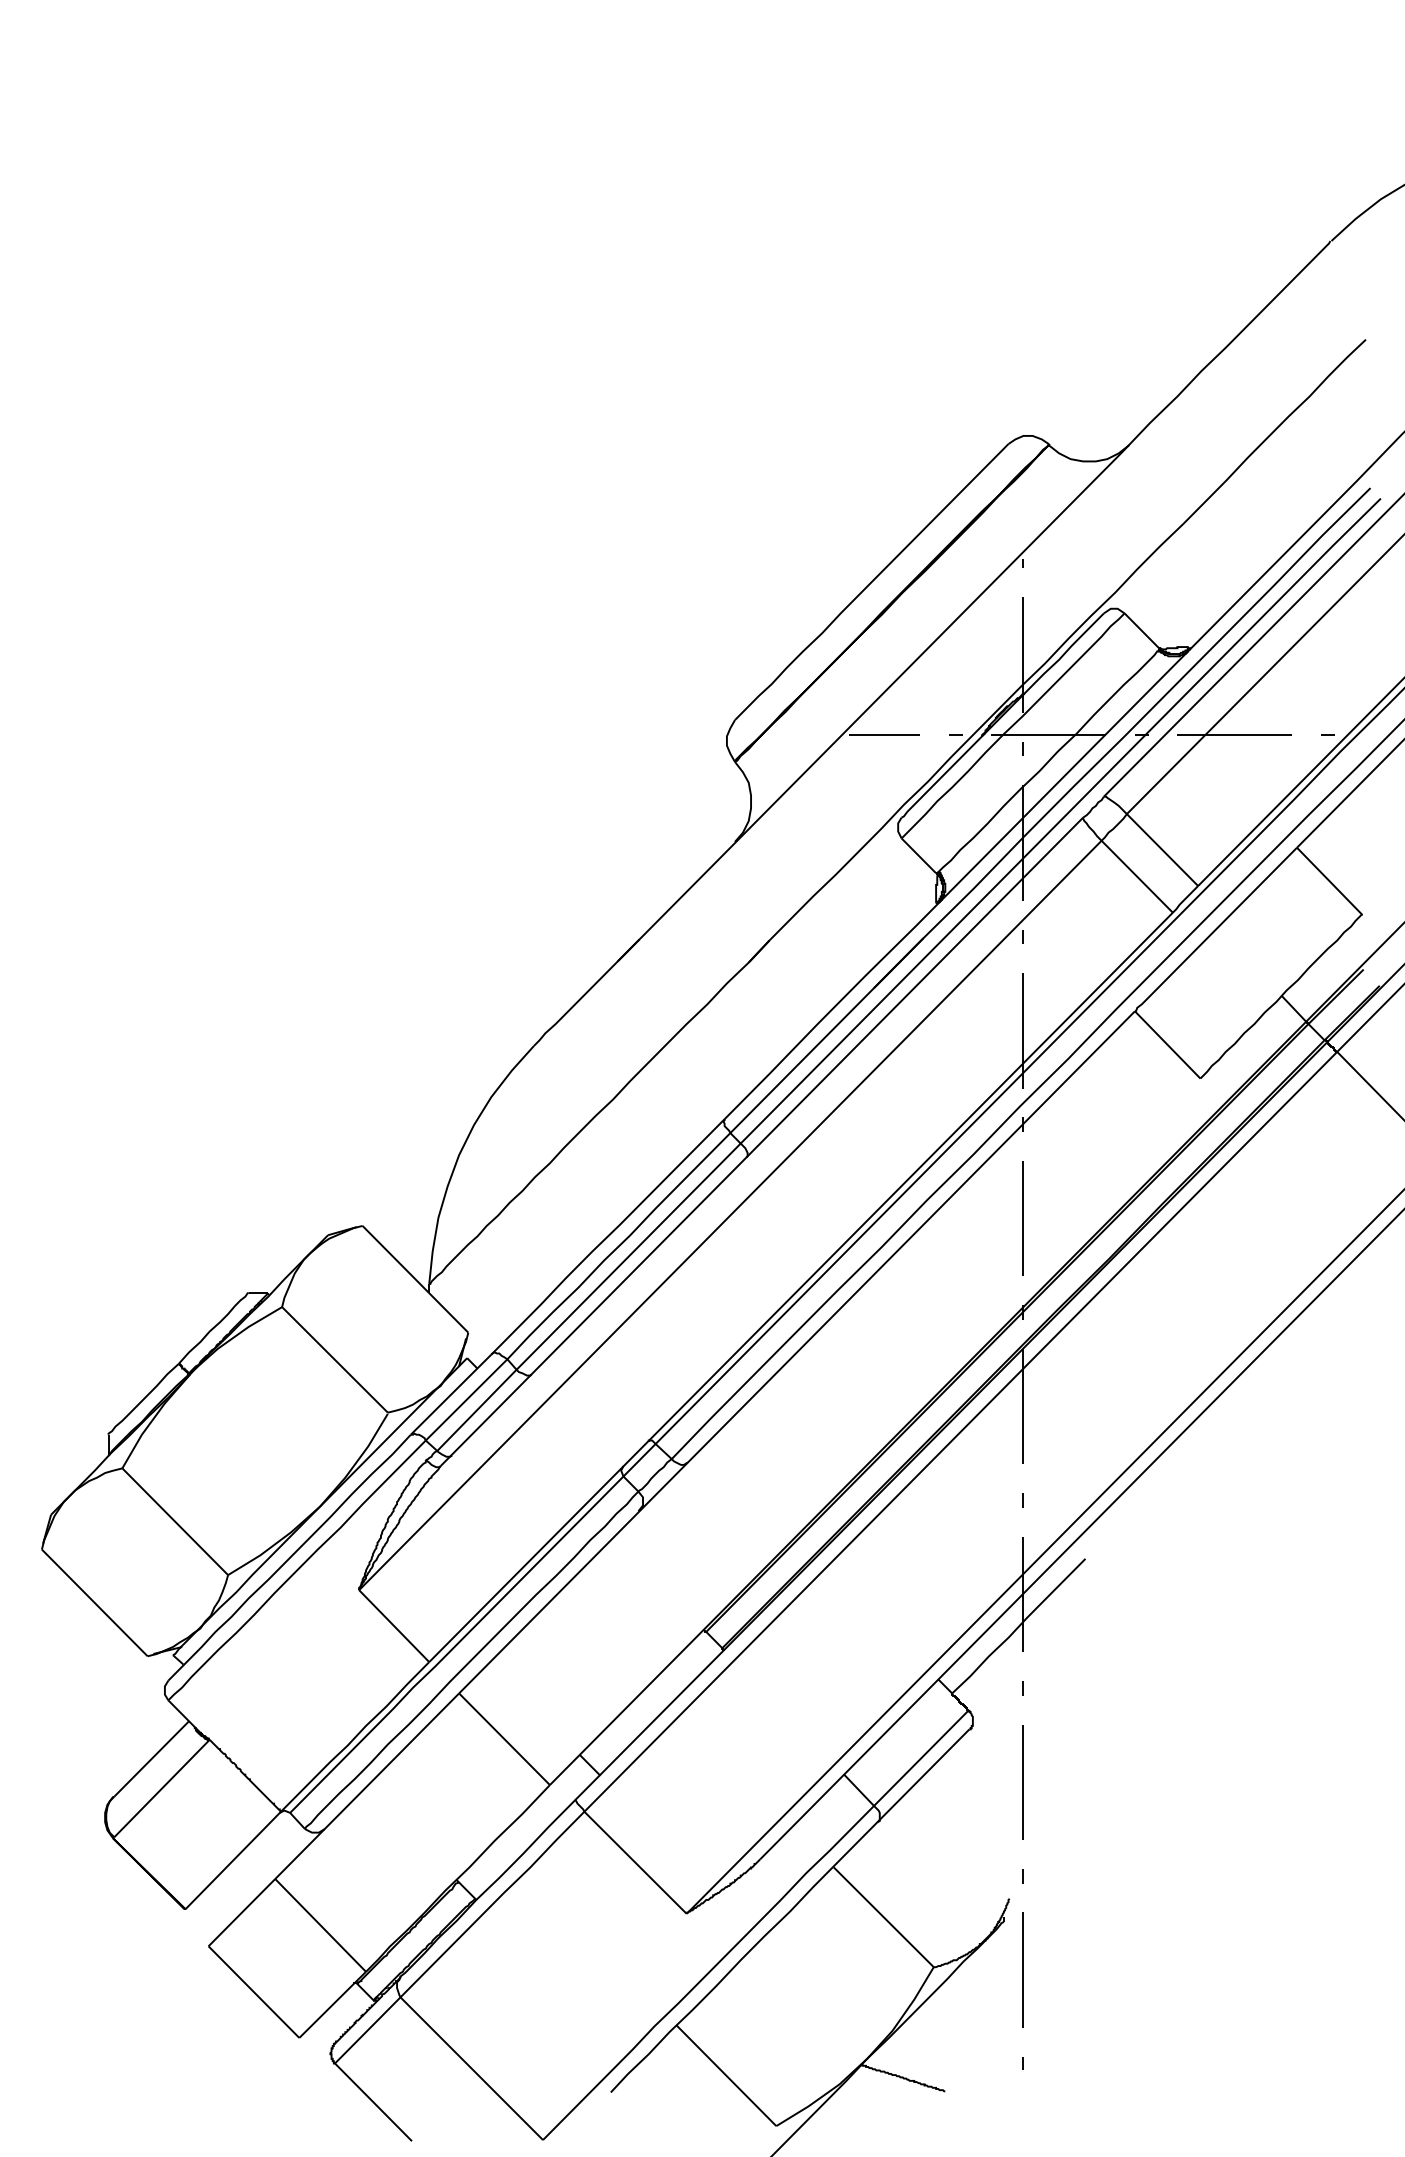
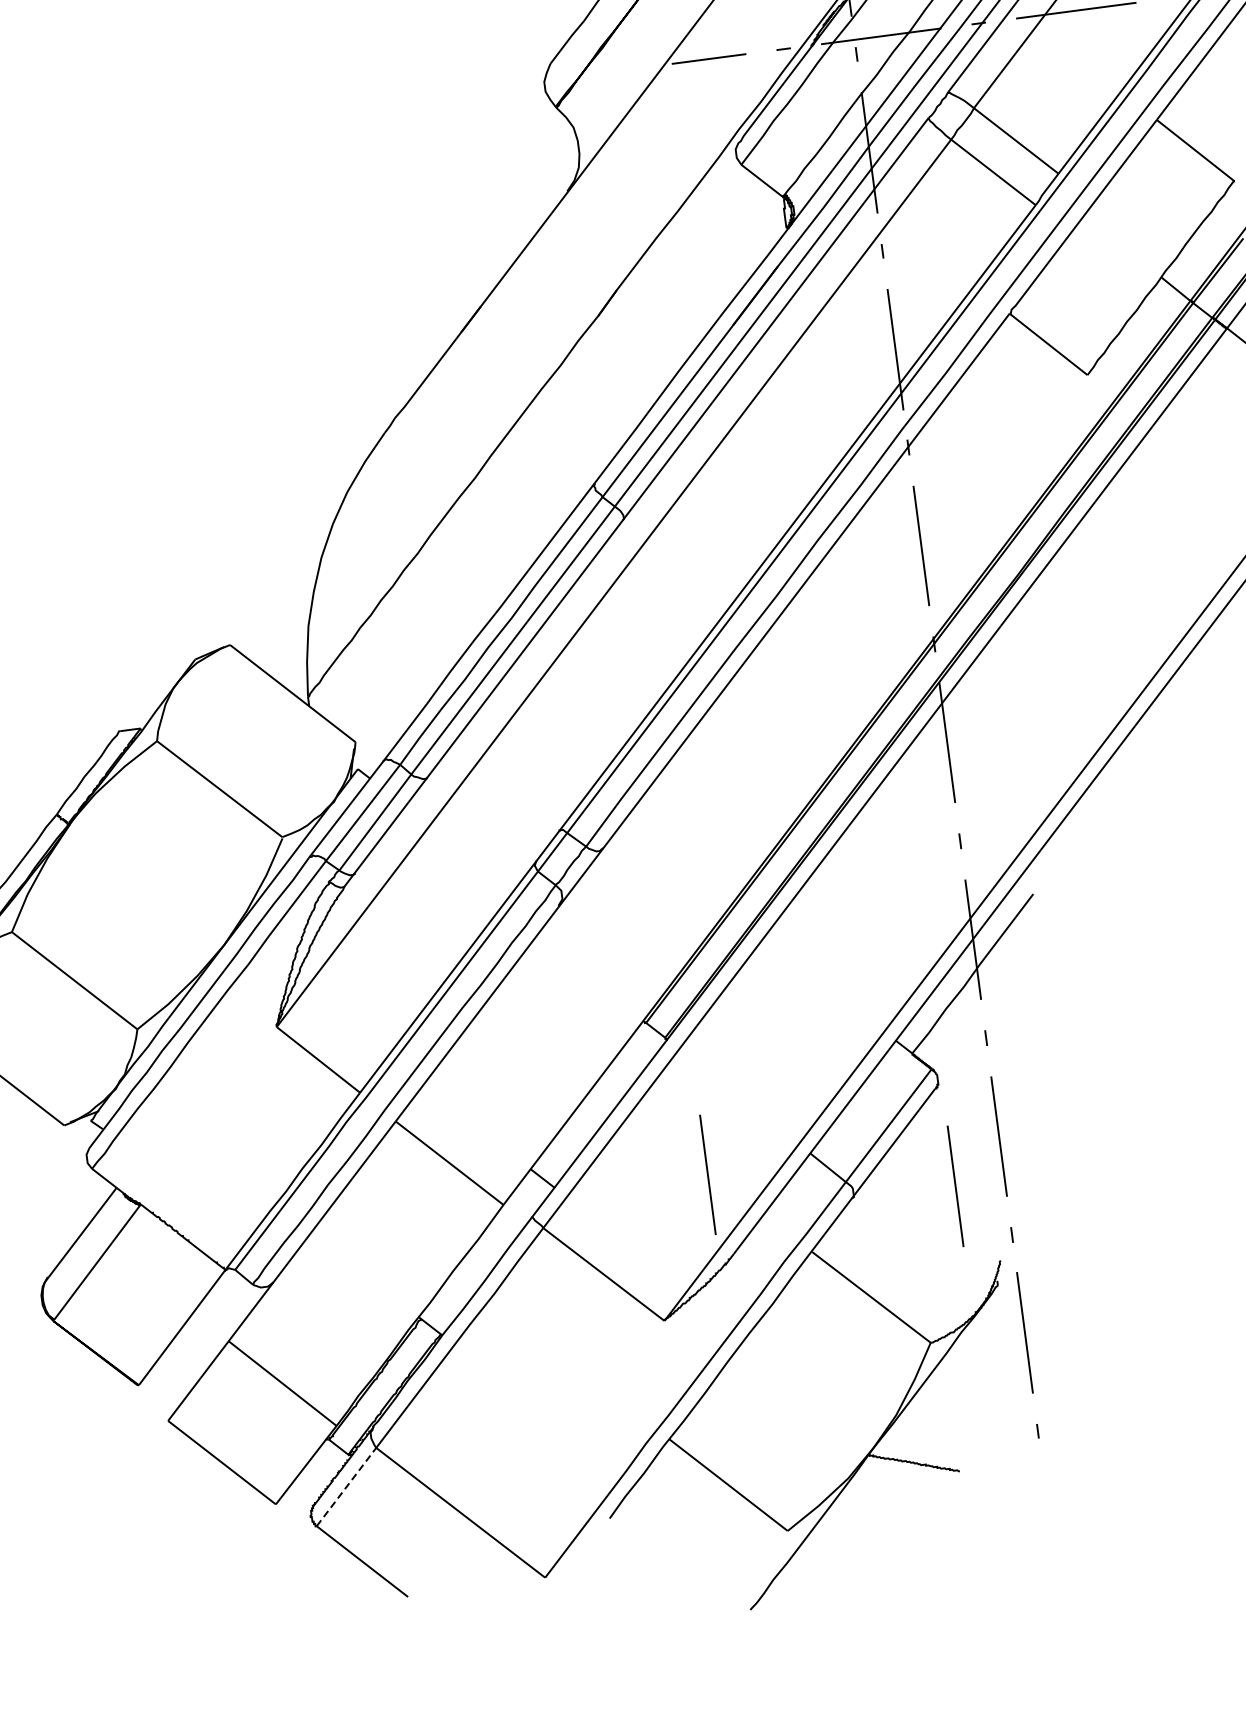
line: (744, 1782) -> (706, 1175), added
line: (975, 1823) -> (954, 1186), added
line: (367, 2030) -> (346, 1487), solid -> dashed

